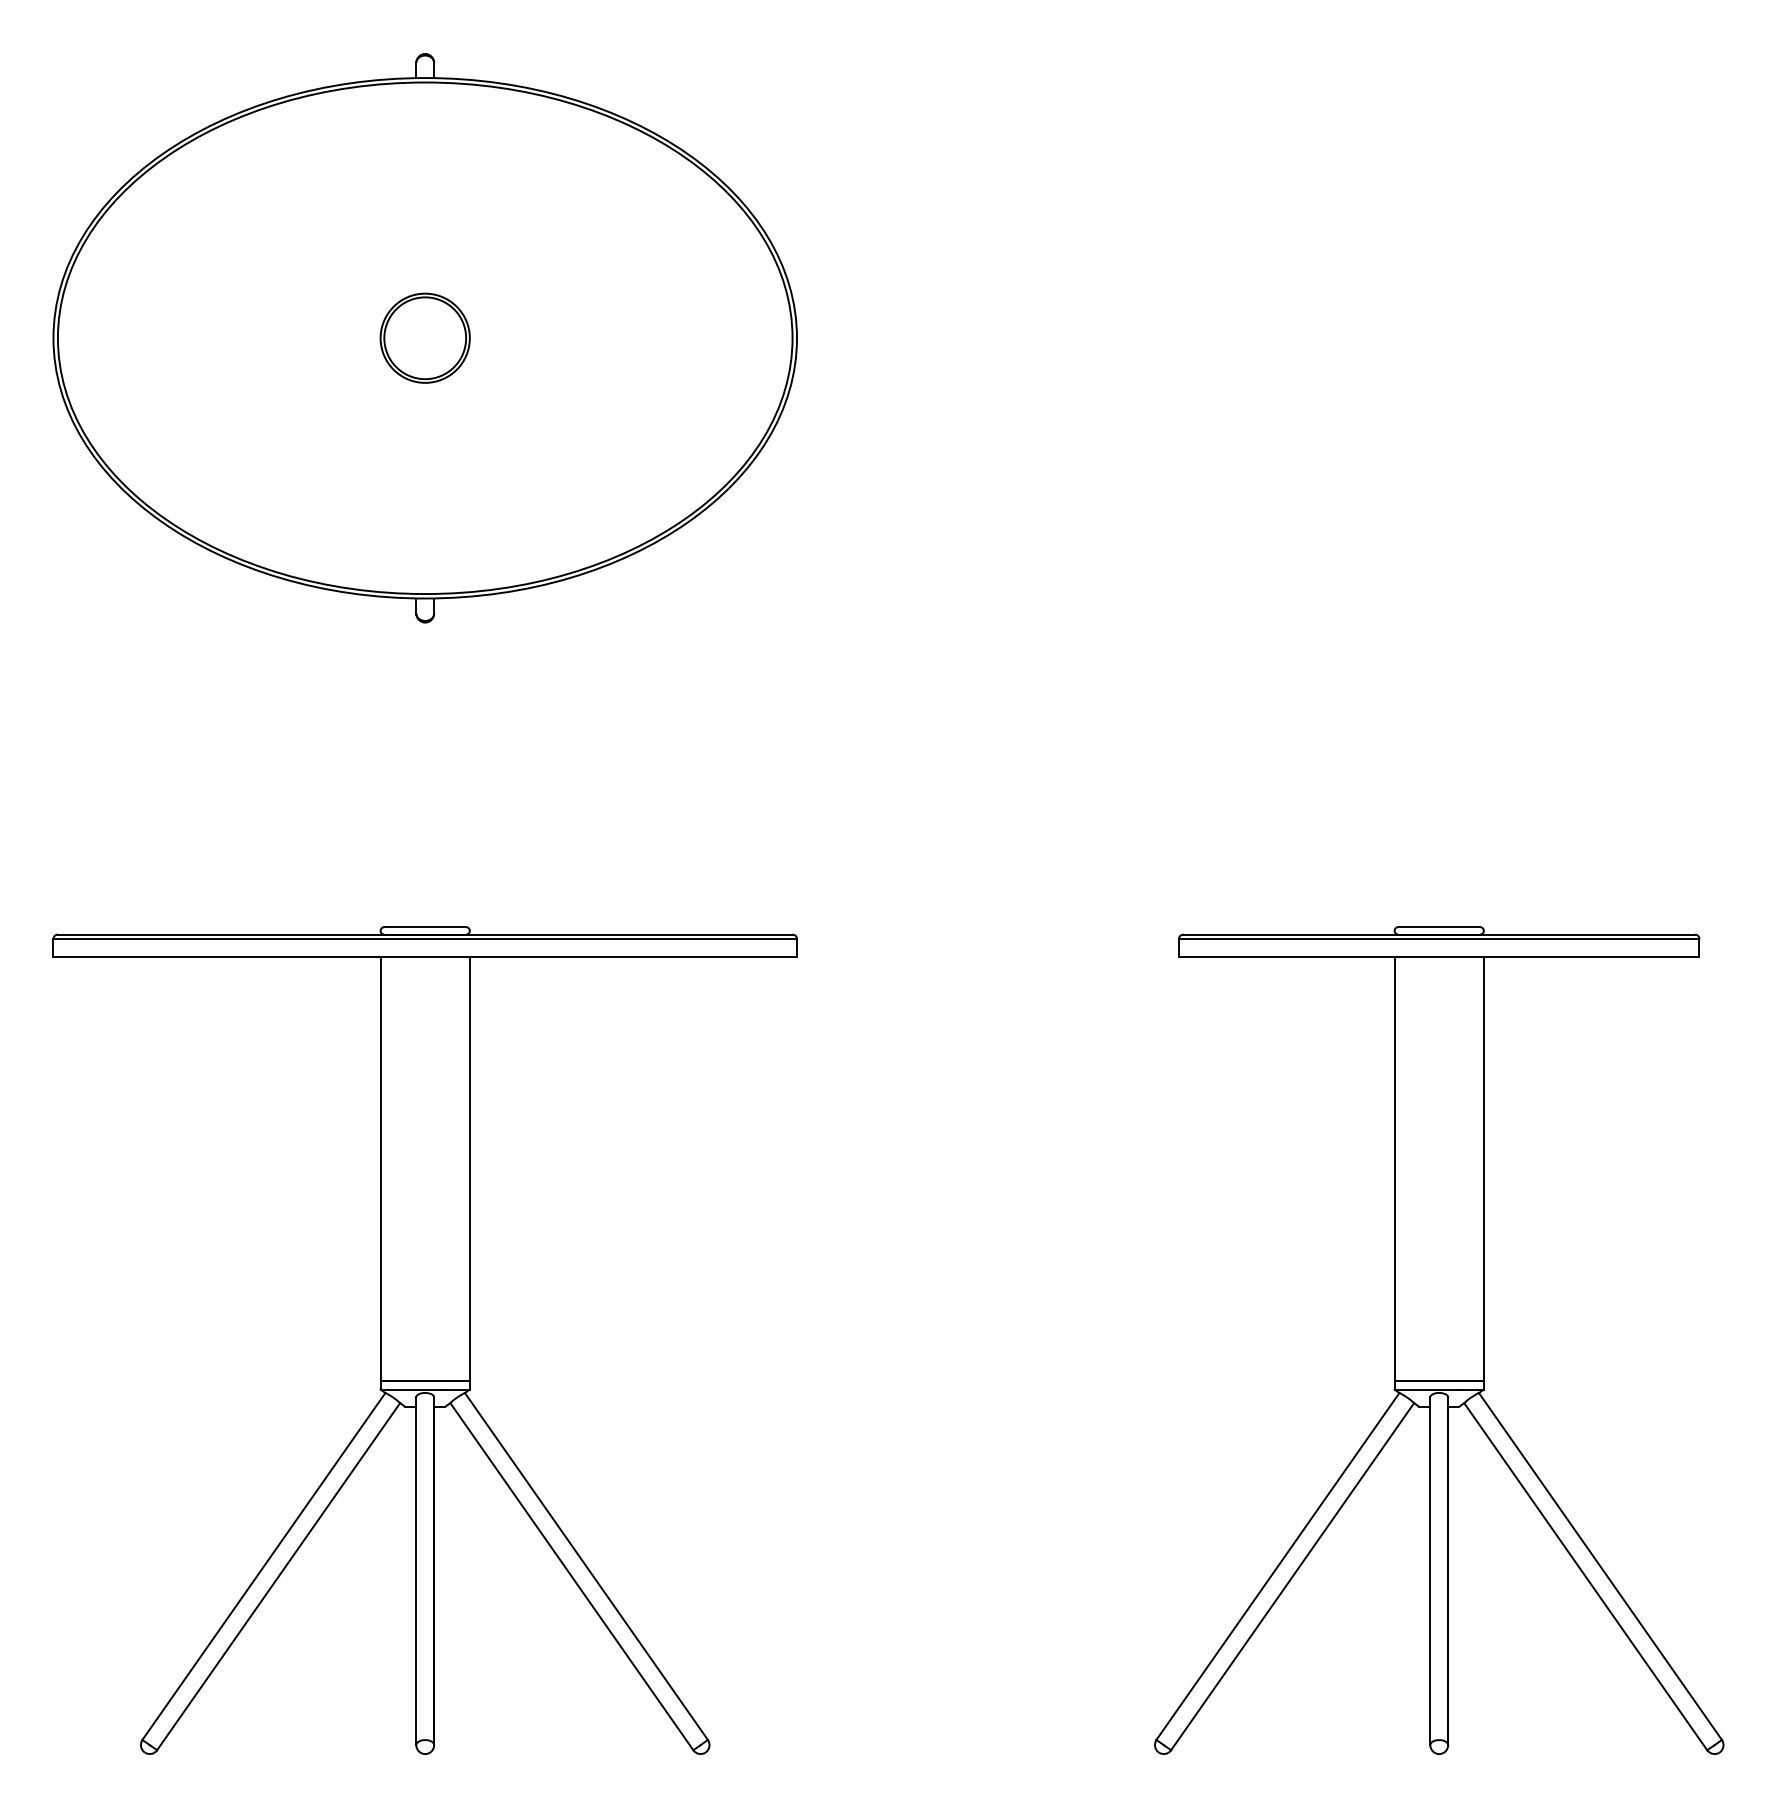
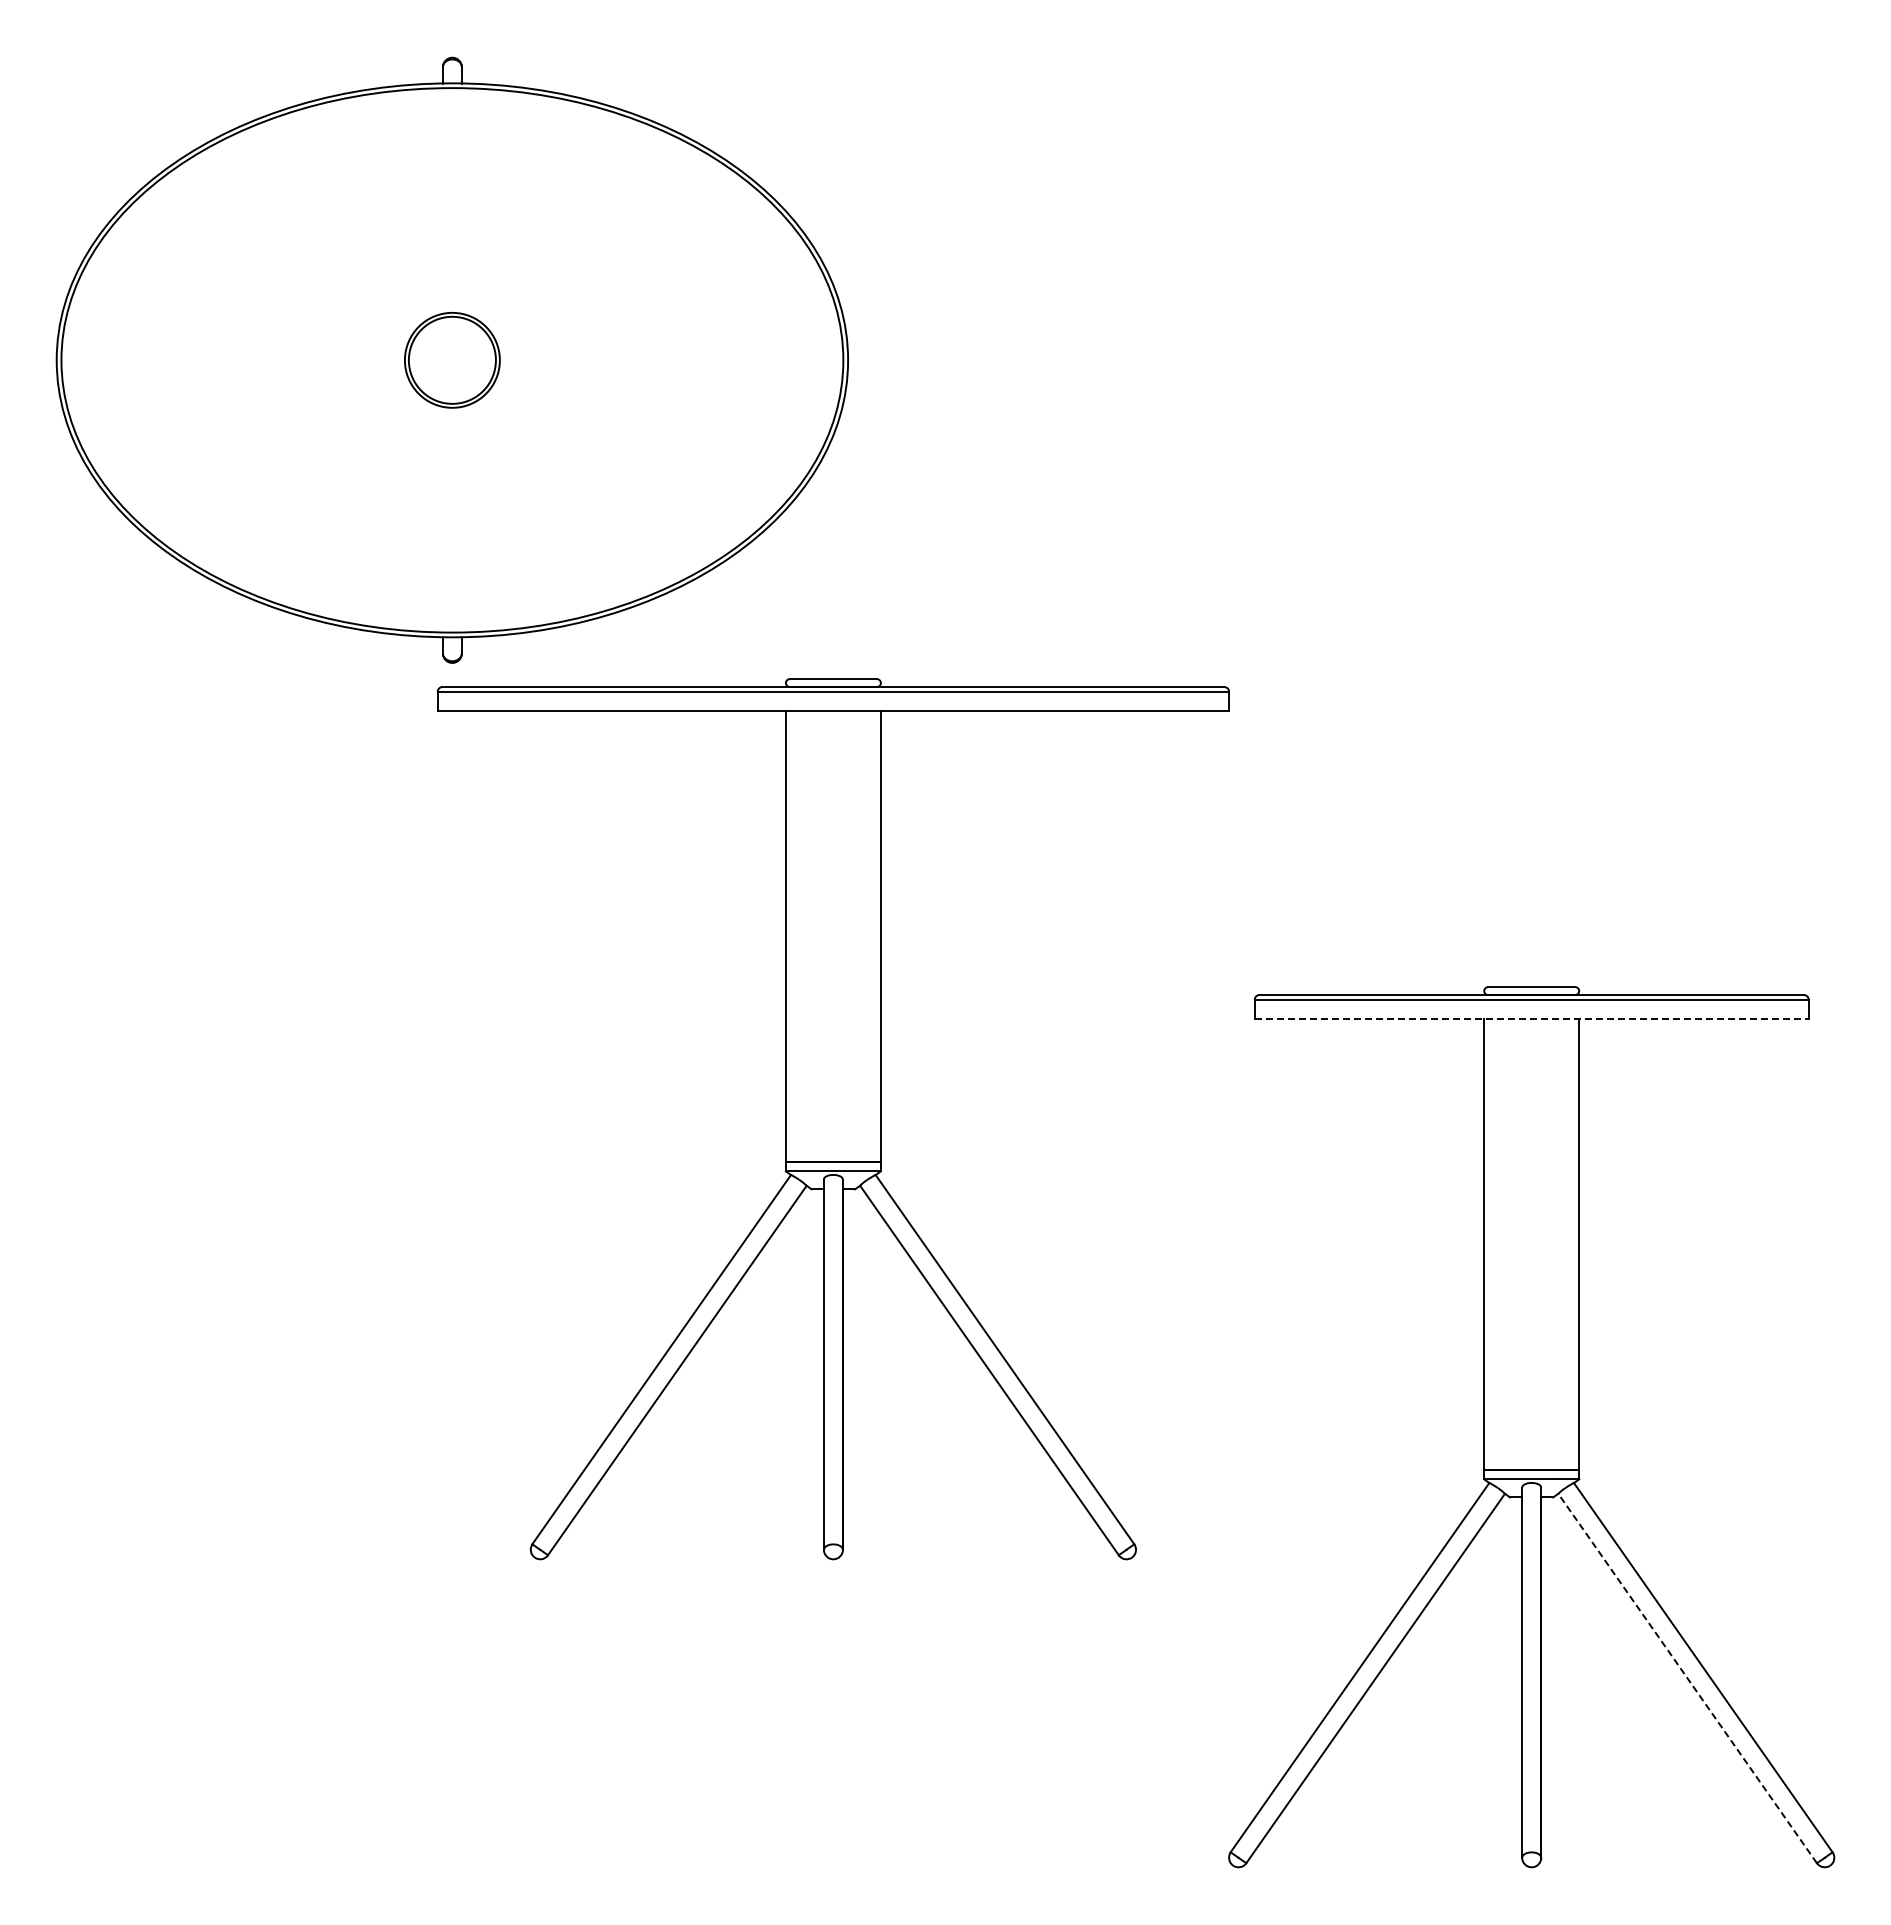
line: (1439, 956) -> (1531, 1018), solid -> dashed
part: (424, 1340) -> (832, 1119), moved
line: (1585, 1576) -> (1687, 1678), solid -> dashed

